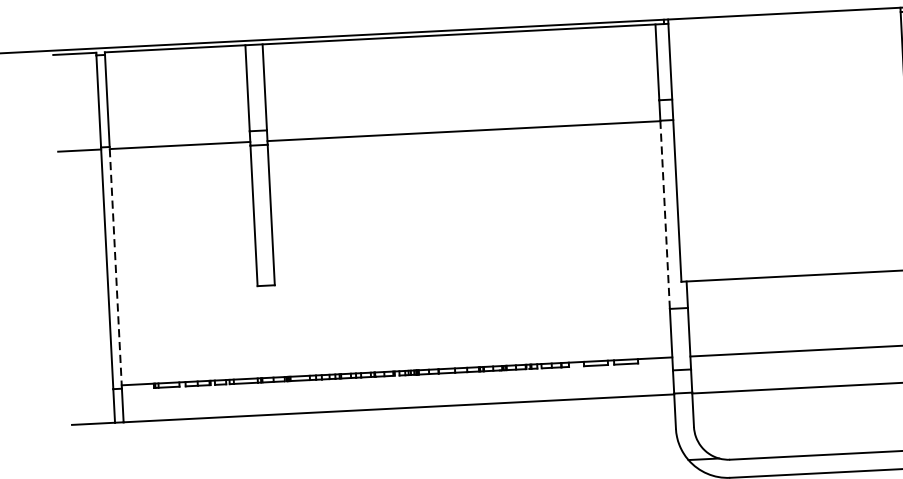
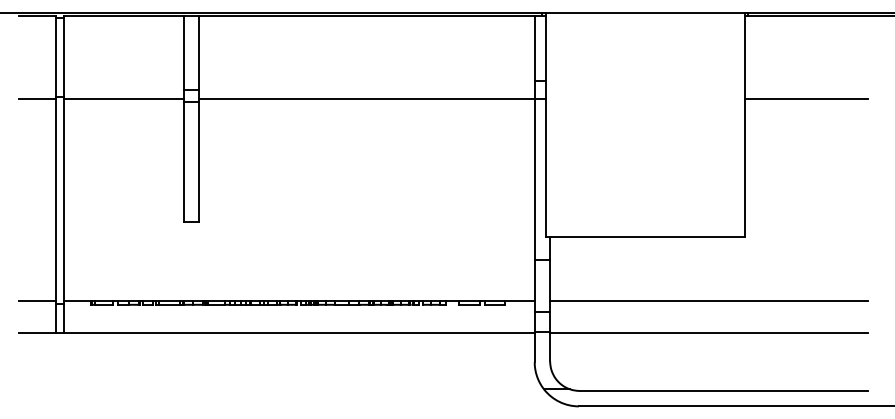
line: (664, 215) -> (534, 179), dashed -> solid
line: (115, 267) -> (63, 200), dashed -> solid
line: (91, 387) -> (37, 301), added

